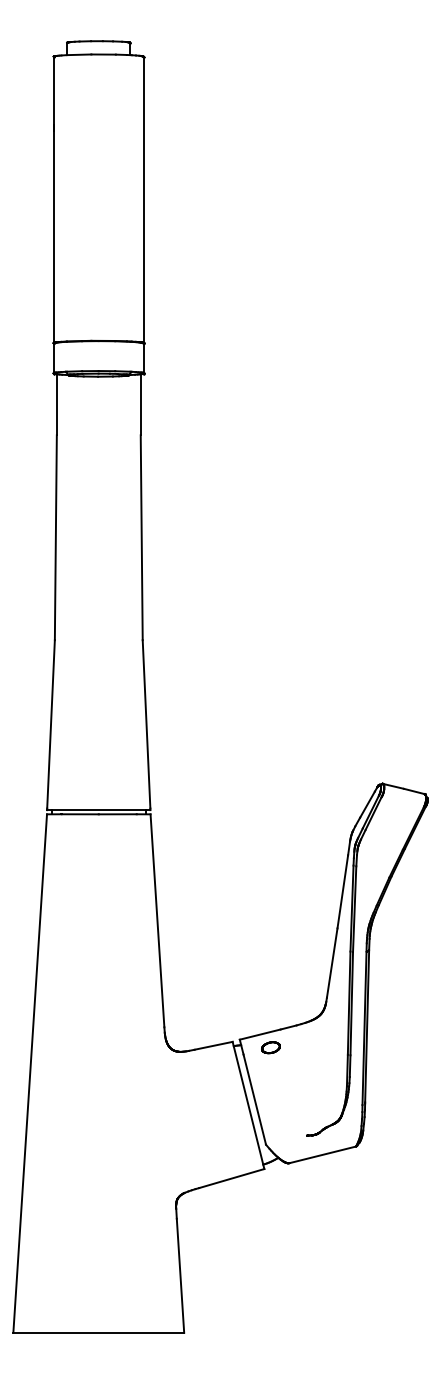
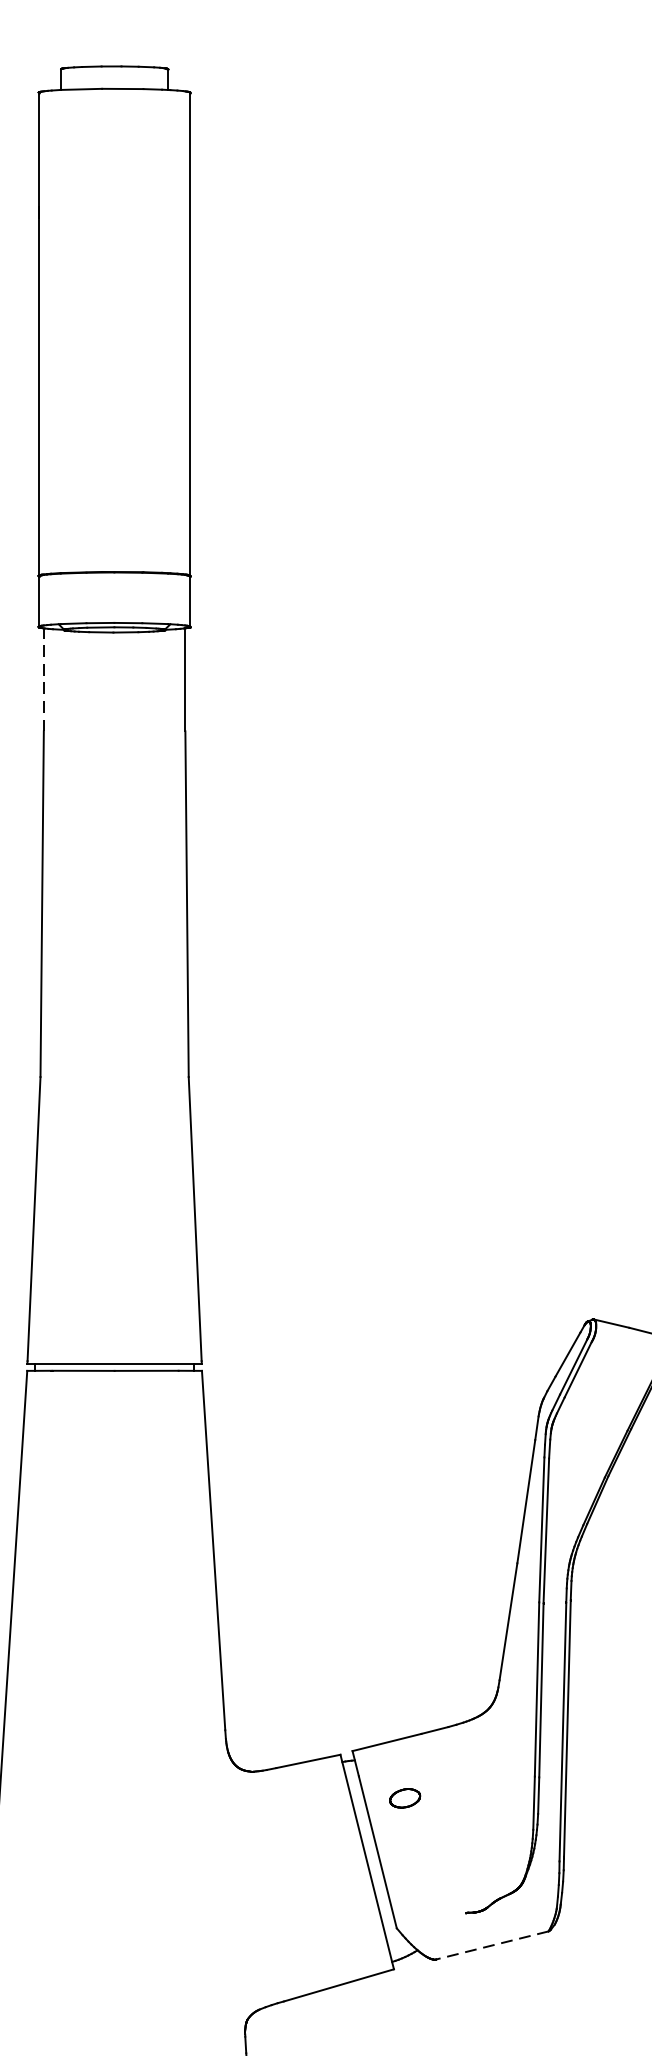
line: (56, 404) -> (43, 679), solid -> dashed
part: (270, 1047) -> (404, 1798), moved
line: (322, 1154) -> (492, 1944), solid -> dashed

